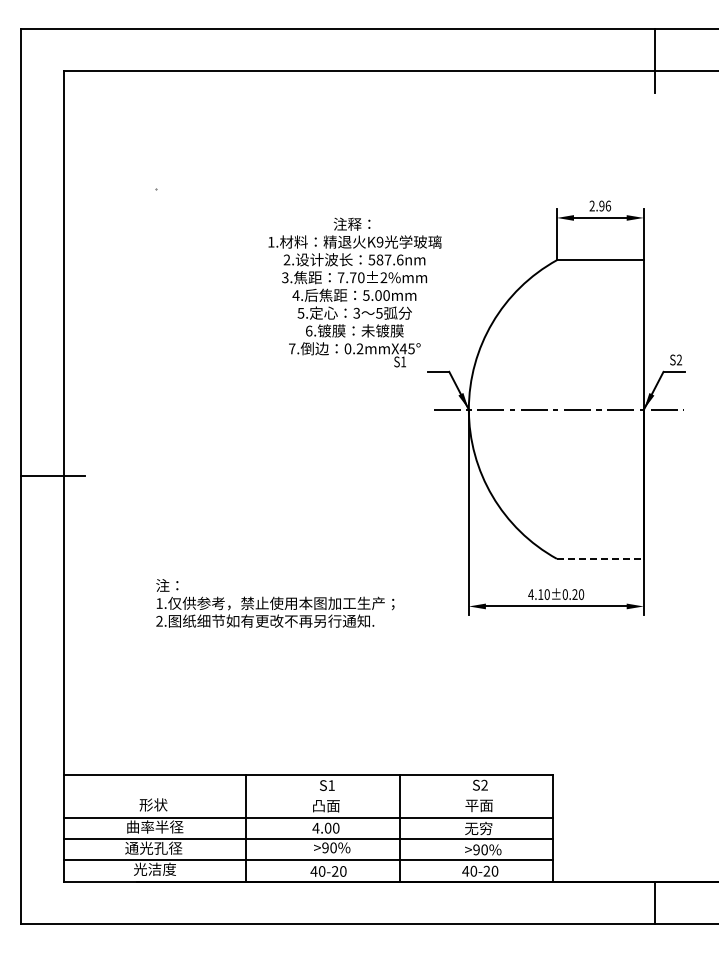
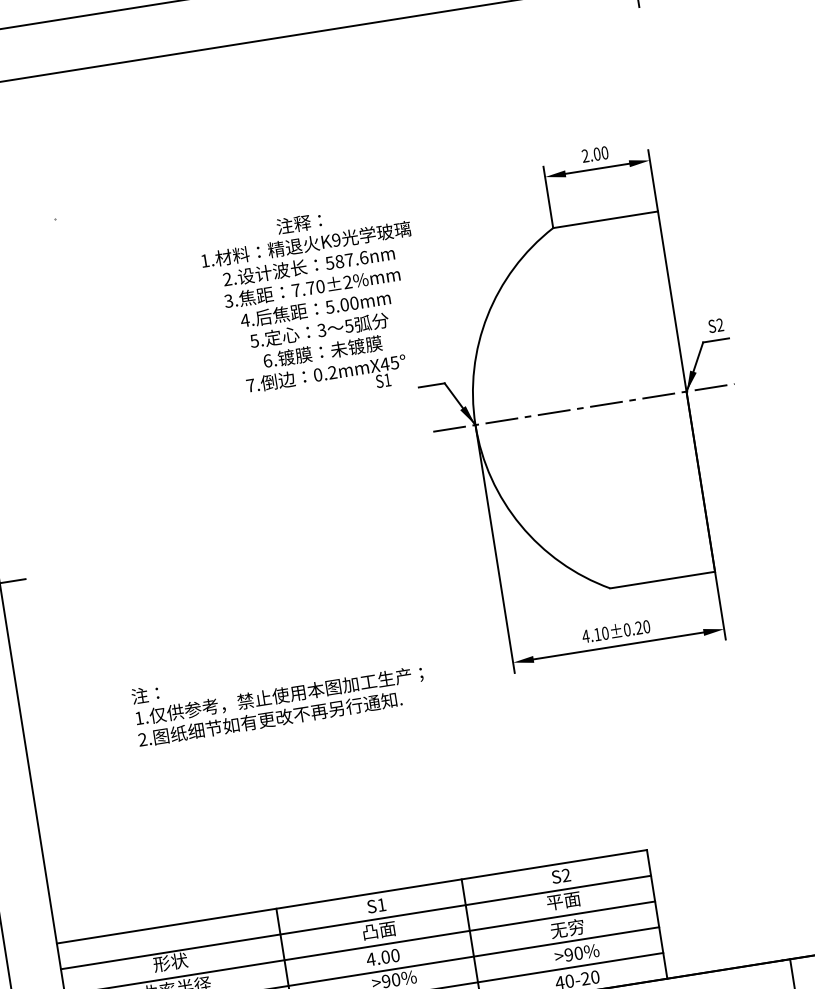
text: (605, 205) -> (601, 152), 2.96 -> 2.00
line: (600, 558) -> (662, 579), dashed -> solid
line: (308, 796) -> (355, 922), added

